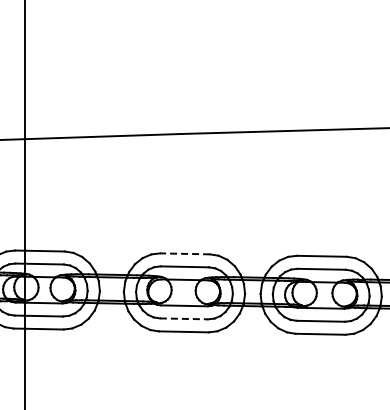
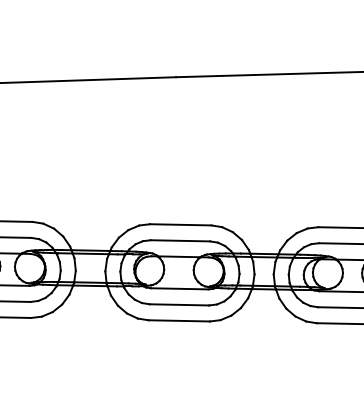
line: (185, 253) -> (181, 224), dashed -> solid
line: (184, 318) -> (179, 304), dashed -> solid

